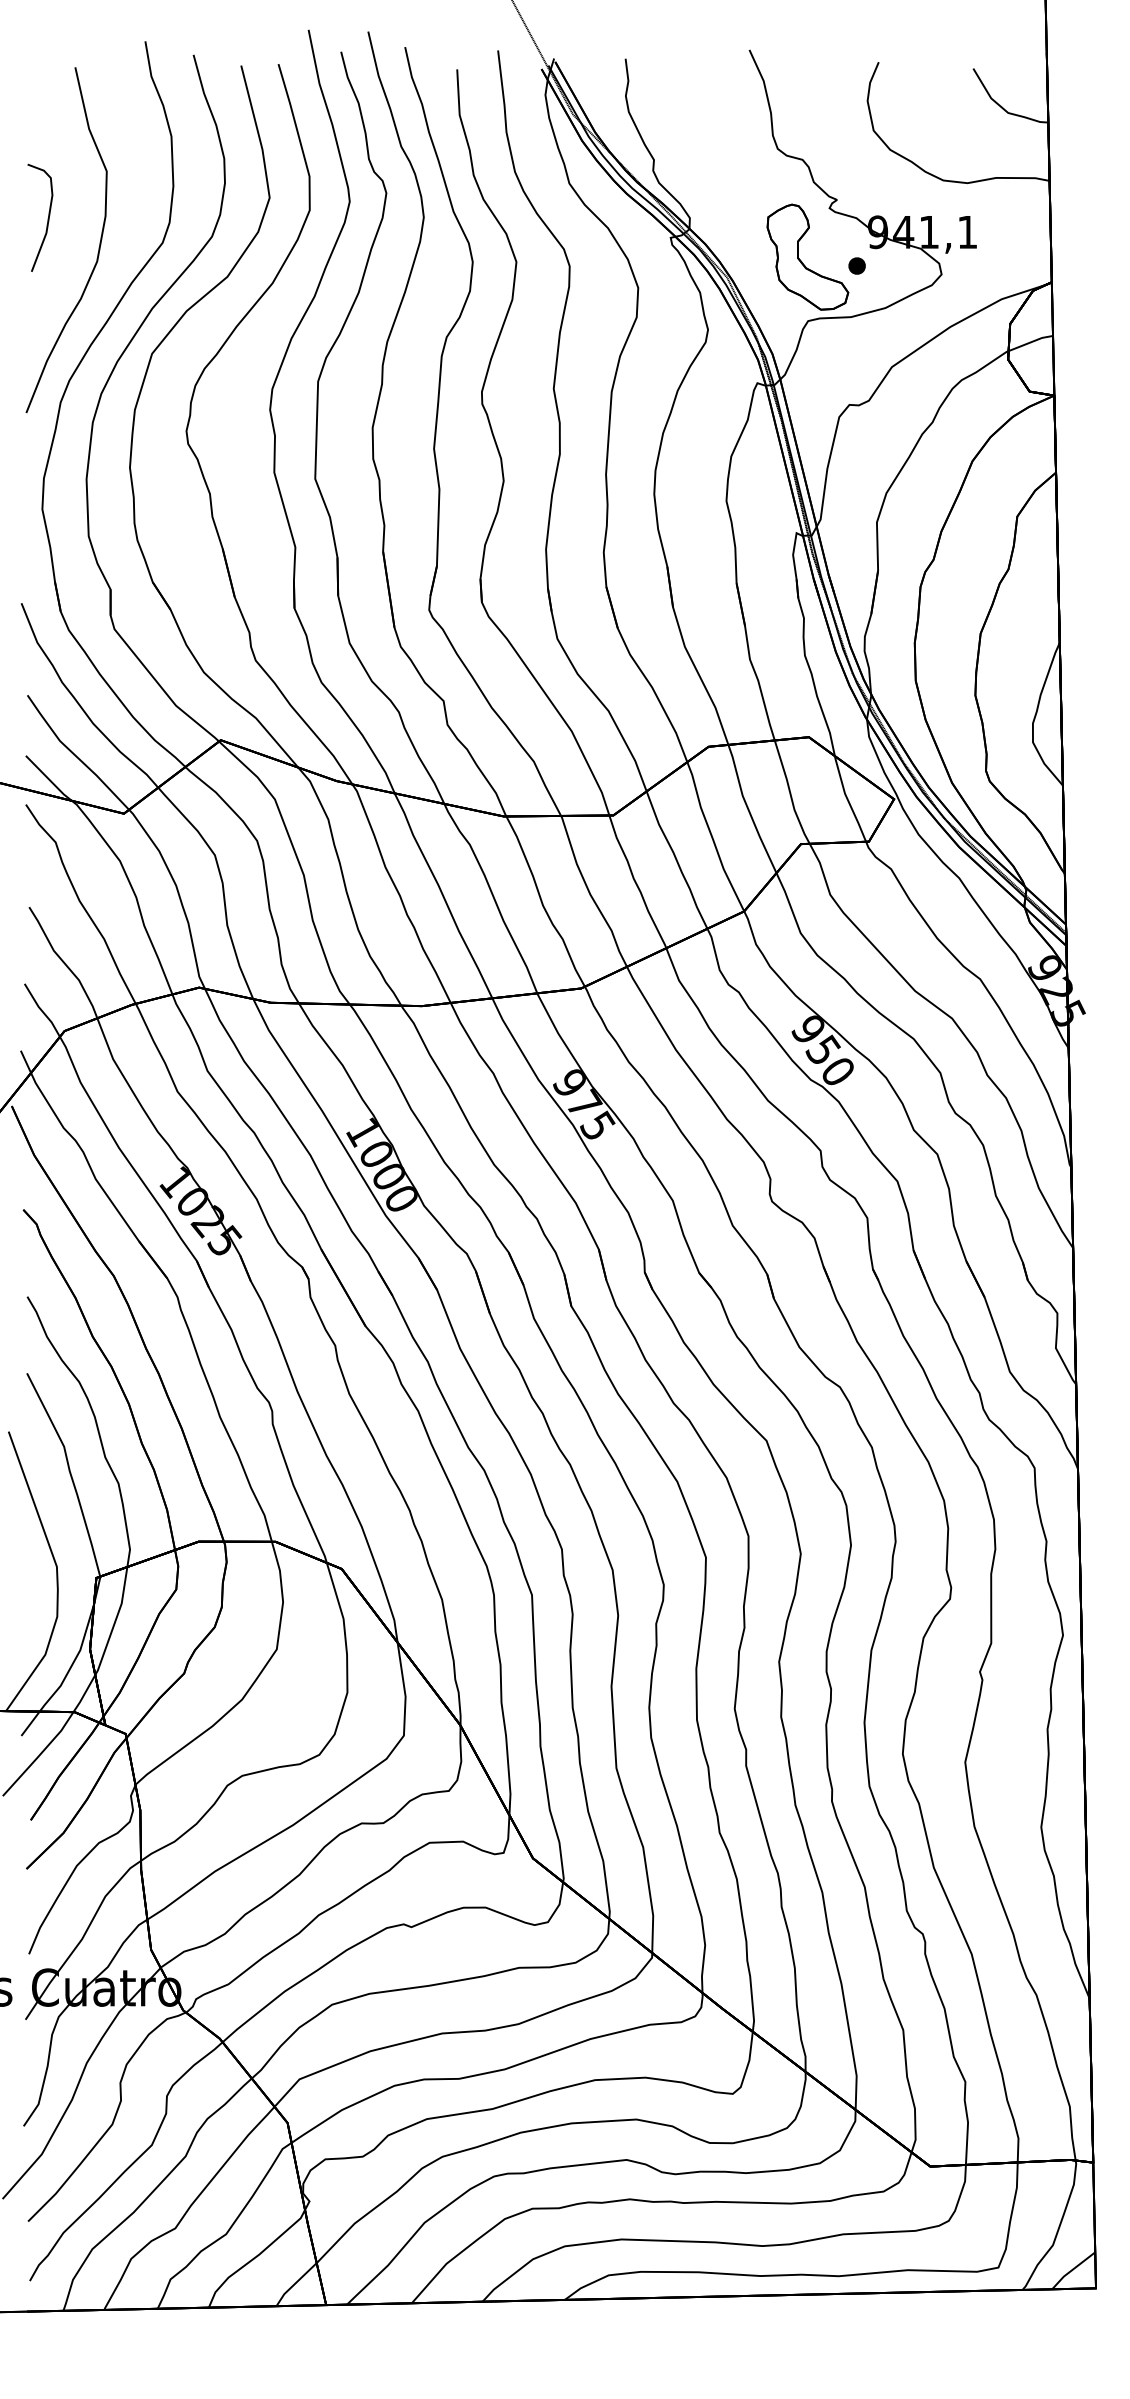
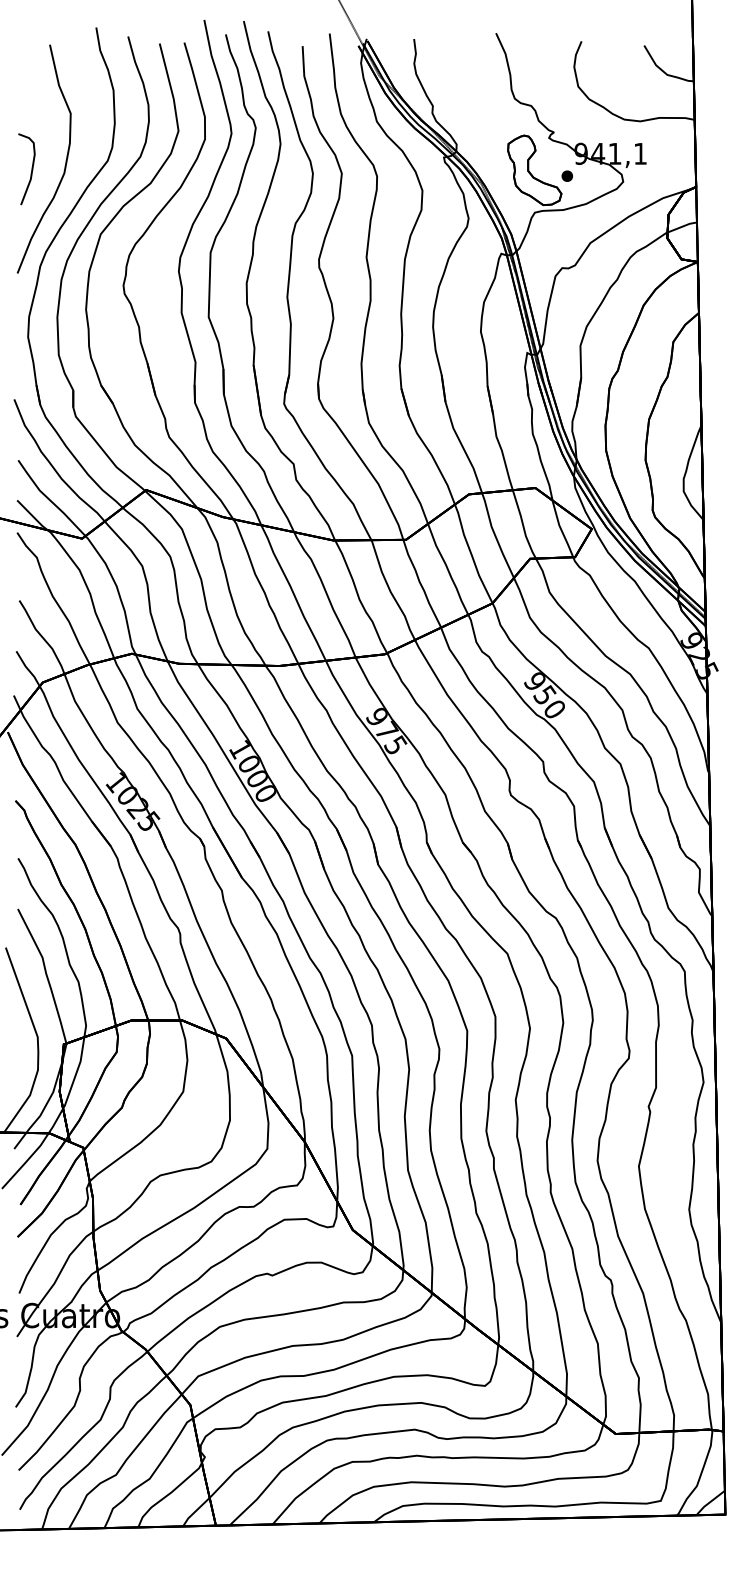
part: (39, 218) -> (26, 169), moved

